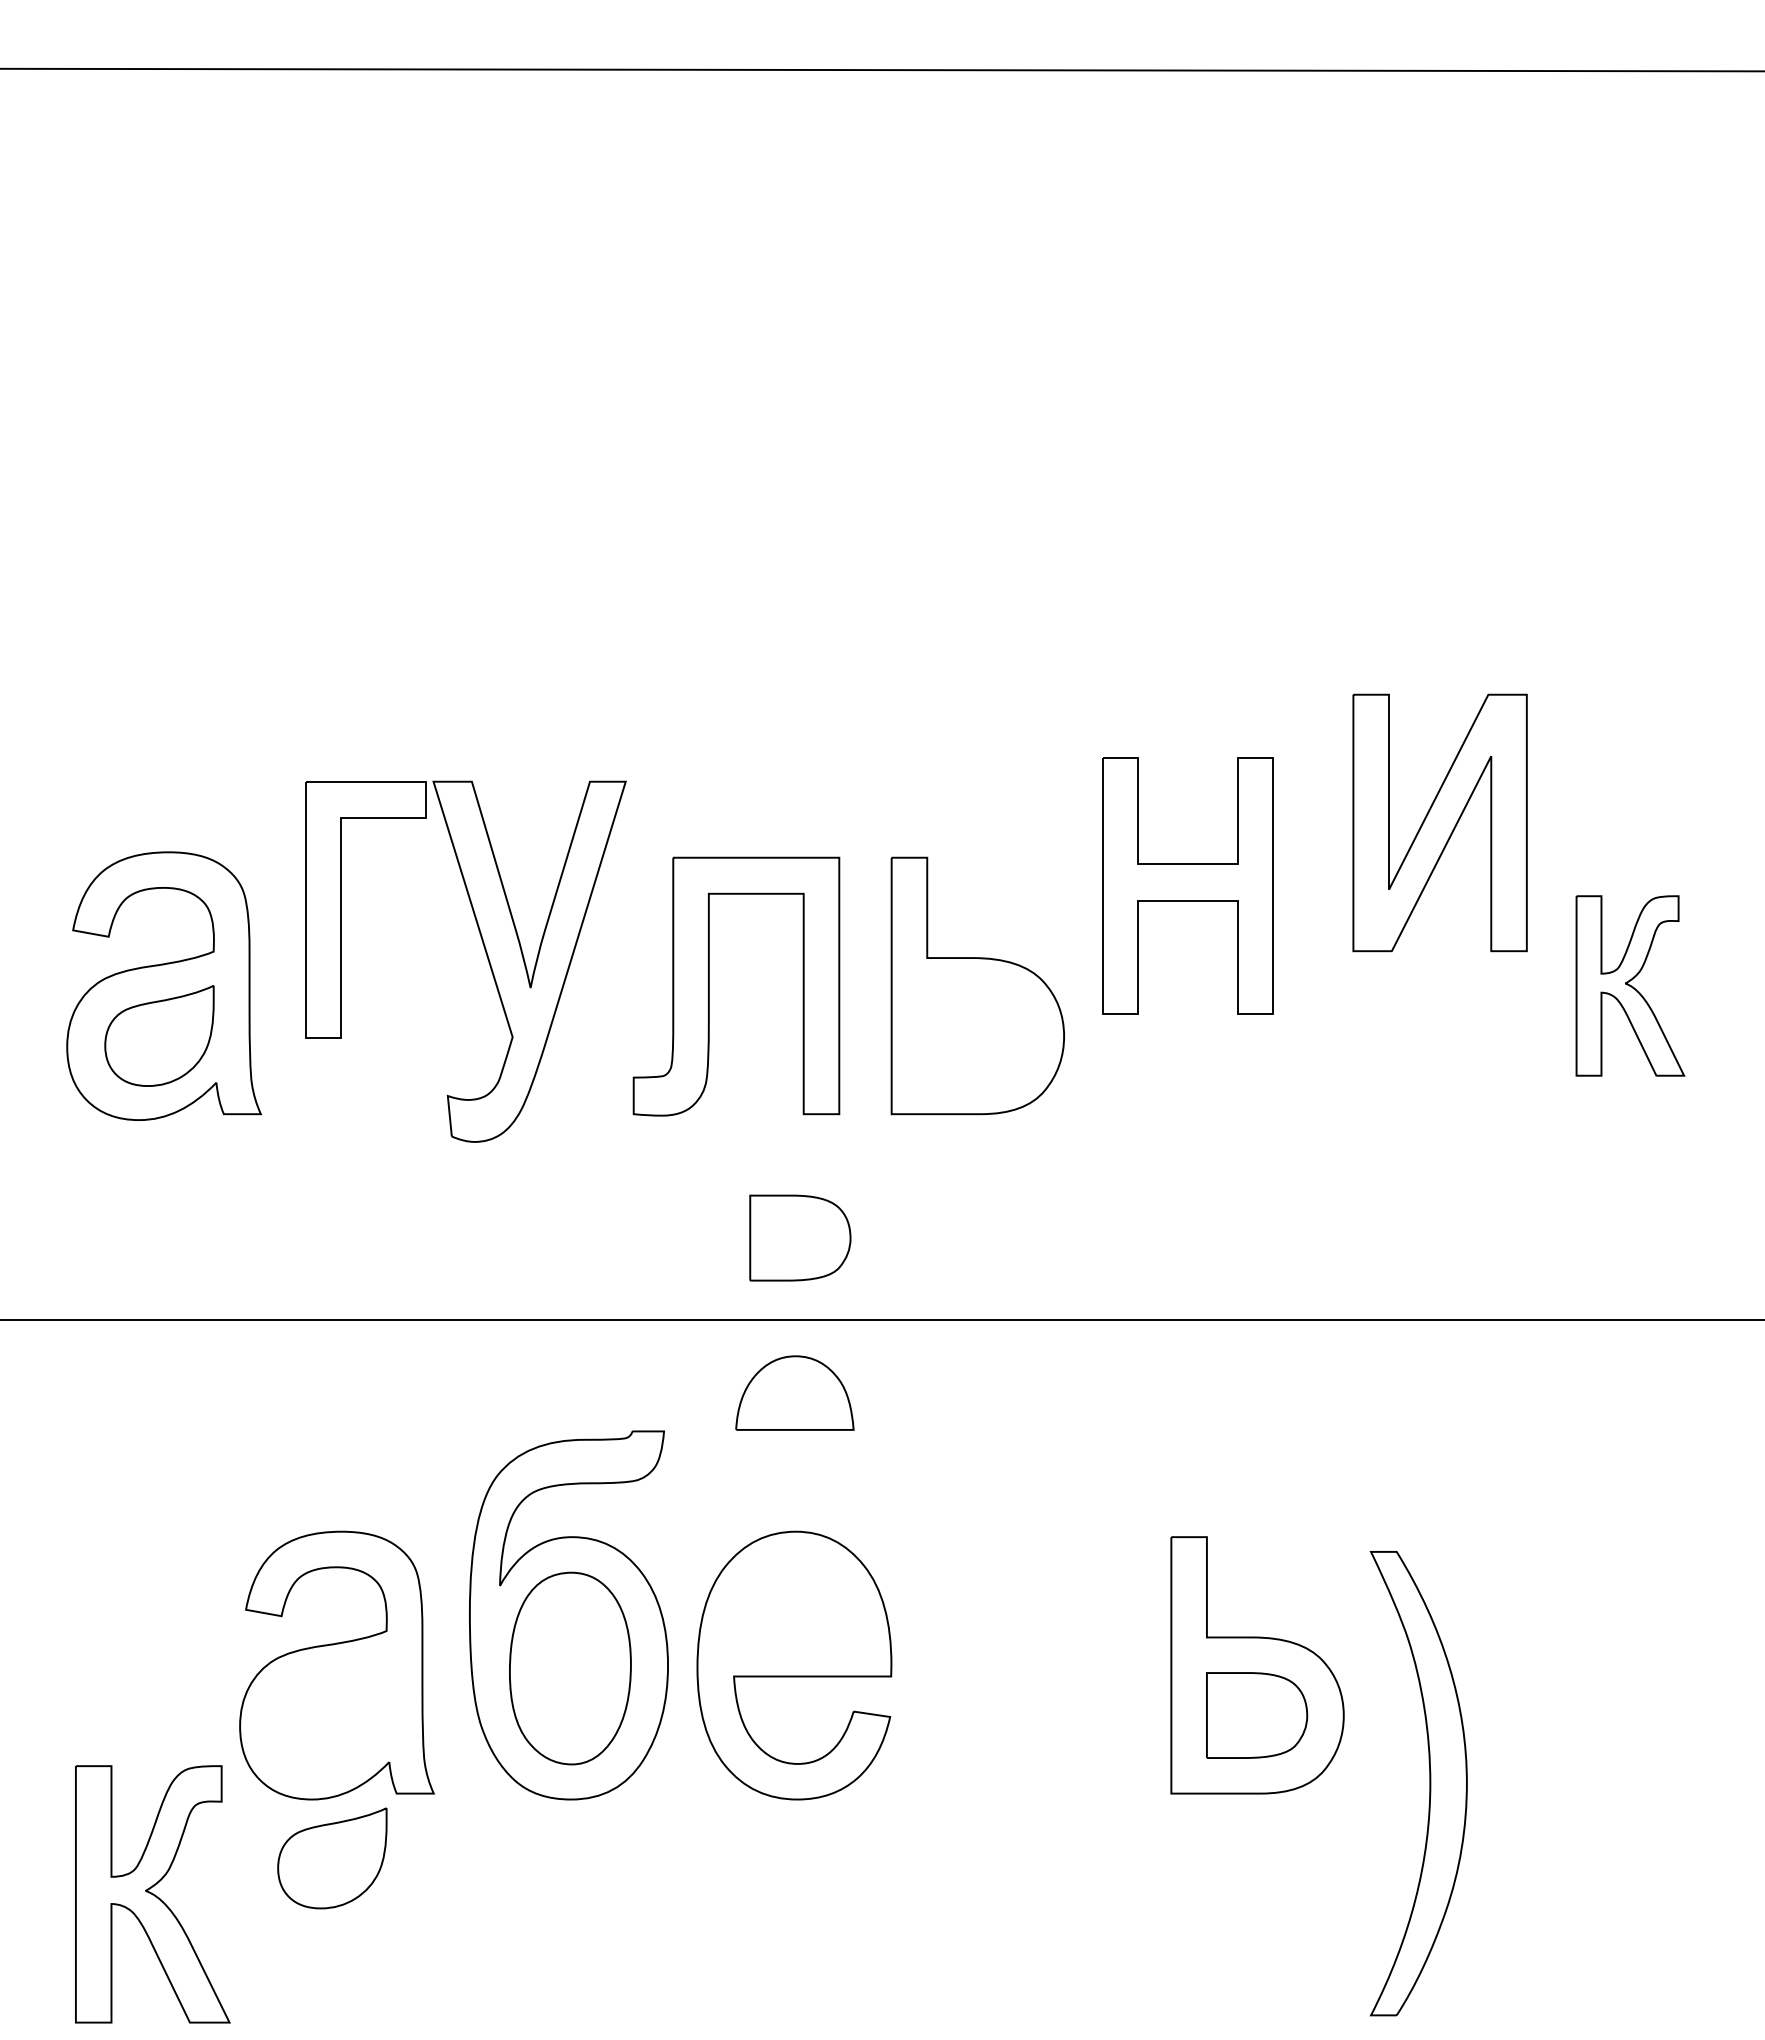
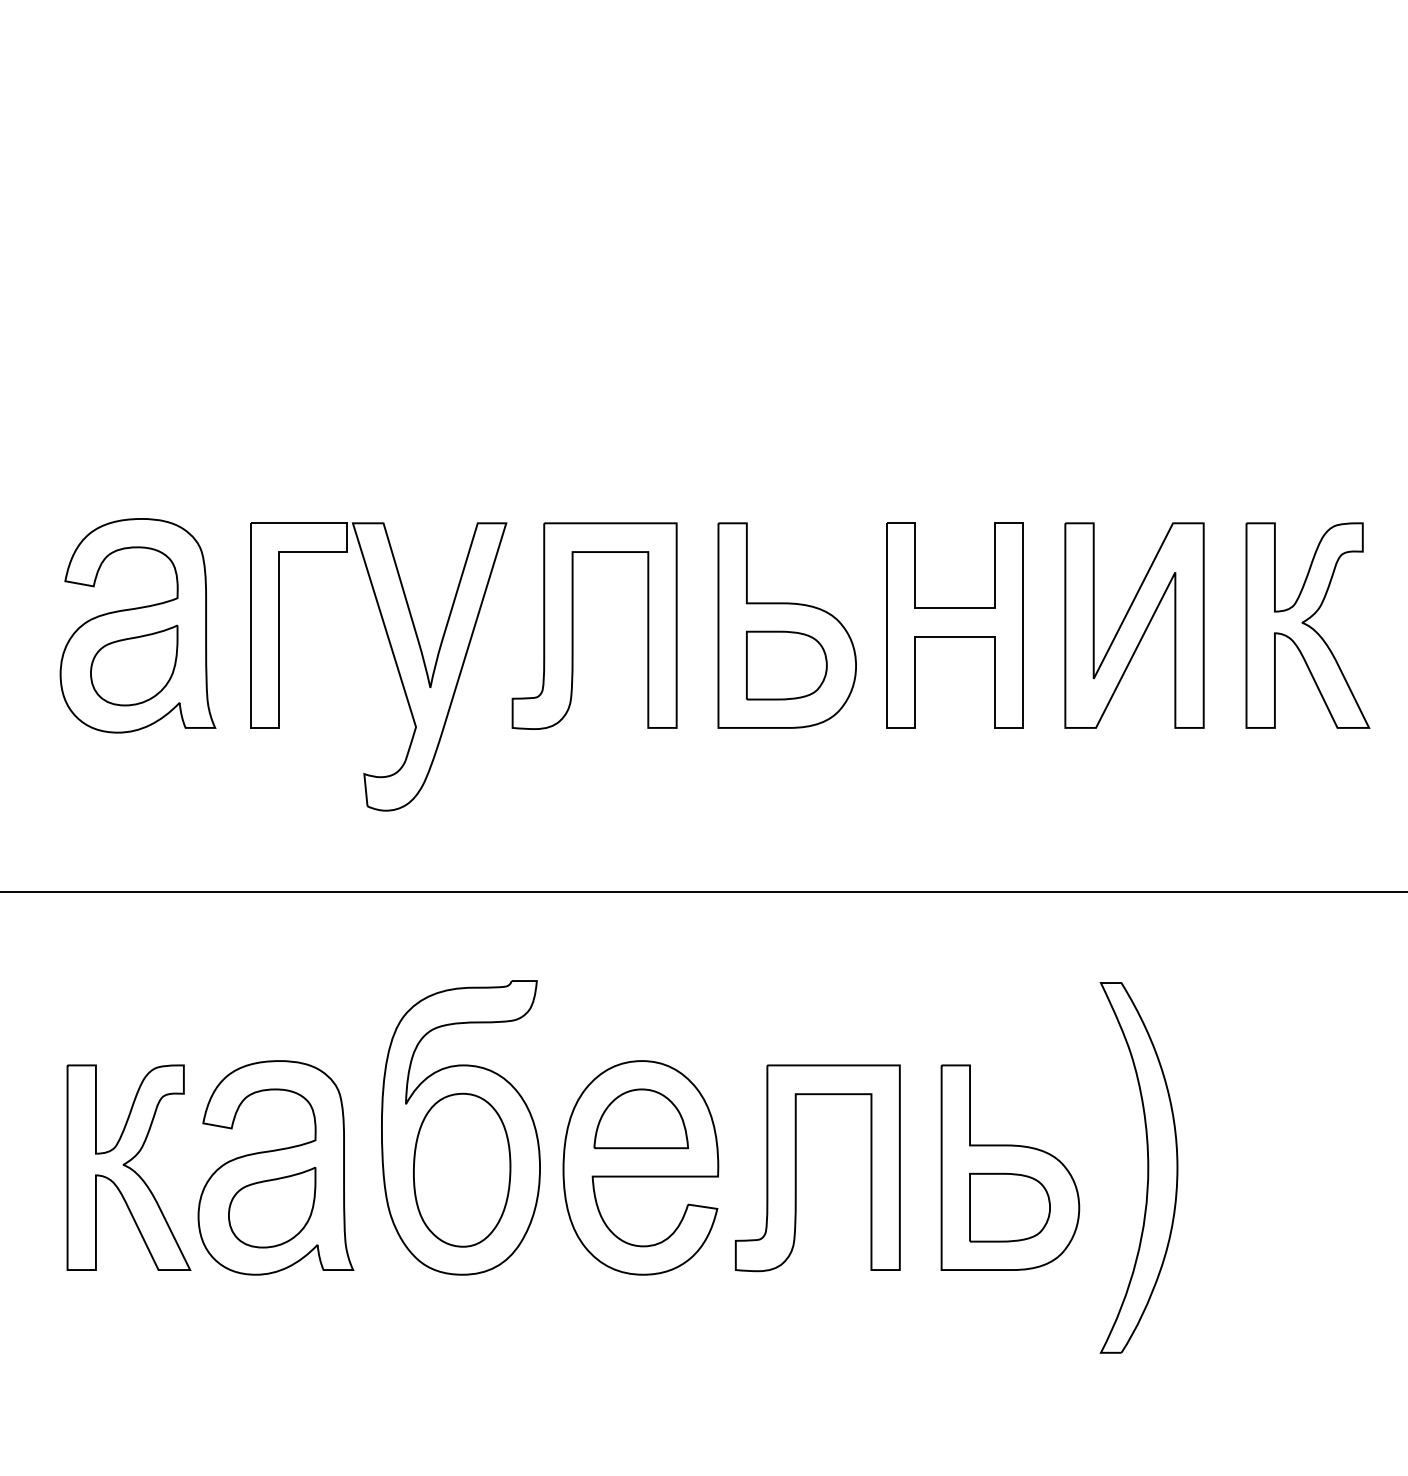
part: (1439, 822) -> (1134, 625), moved
part: (1187, 885) -> (954, 625), moved
part: (485, 953) -> (394, 660), moved
part: (1630, 985) -> (1307, 625), size x1.43
part: (800, 1237) -> (786, 665), moved
part: (794, 1392) -> (640, 1118), moved
part: (989, 1665) -> (796, 1167), added
part: (1429, 1783) -> (1147, 1167), moved
part: (332, 1858) -> (272, 1207), moved
part: (152, 1894) -> (128, 1167), moved

